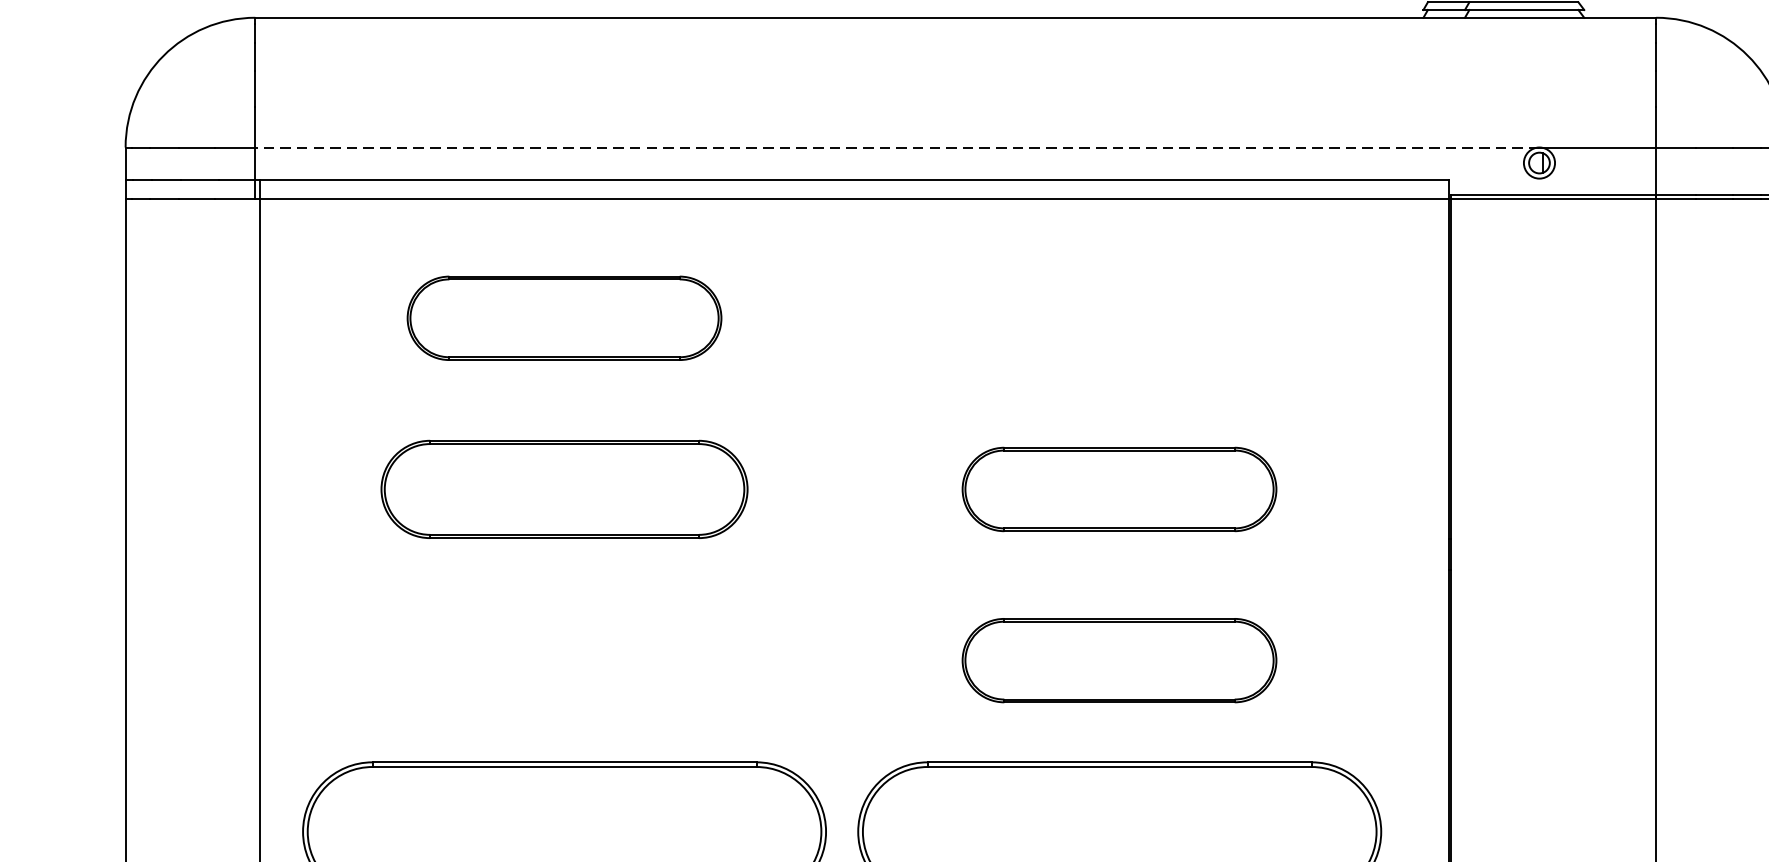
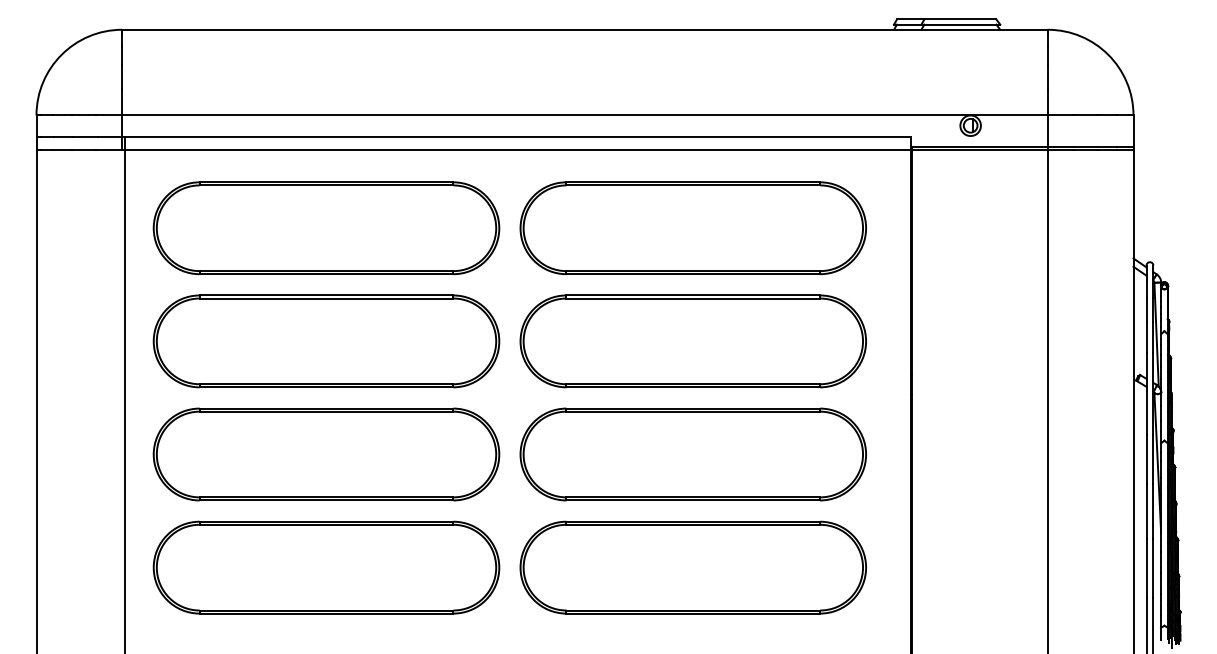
line: (895, 147) -> (545, 115), dashed -> solid
part: (564, 318) -> (326, 228), size x1.67
part: (1118, 318) -> (692, 228), added
part: (564, 489) -> (326, 341), size x1.43
part: (1118, 489) -> (692, 341), size x1.67
part: (564, 660) -> (326, 454), added
part: (1118, 660) -> (692, 454), size x1.67

